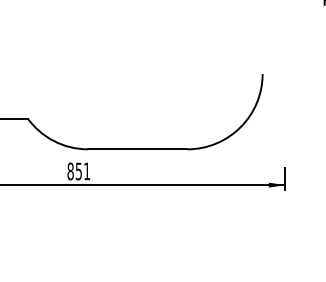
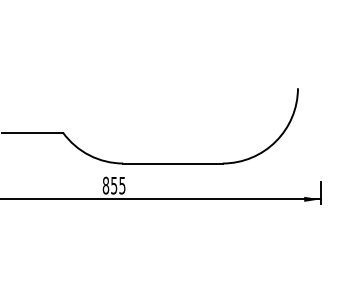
text: (87, 171) -> (122, 185), 851 -> 855

